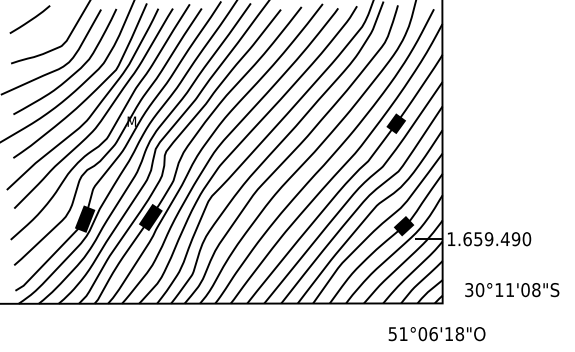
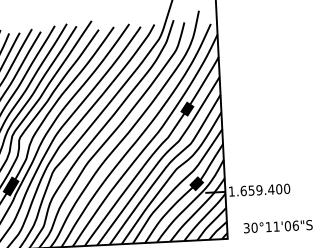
text: (515, 239) -> (278, 189), 1.659.490 -> 1.659.400
text: (536, 289) -> (295, 225), 30°11'08"S -> 30°11'06"S

